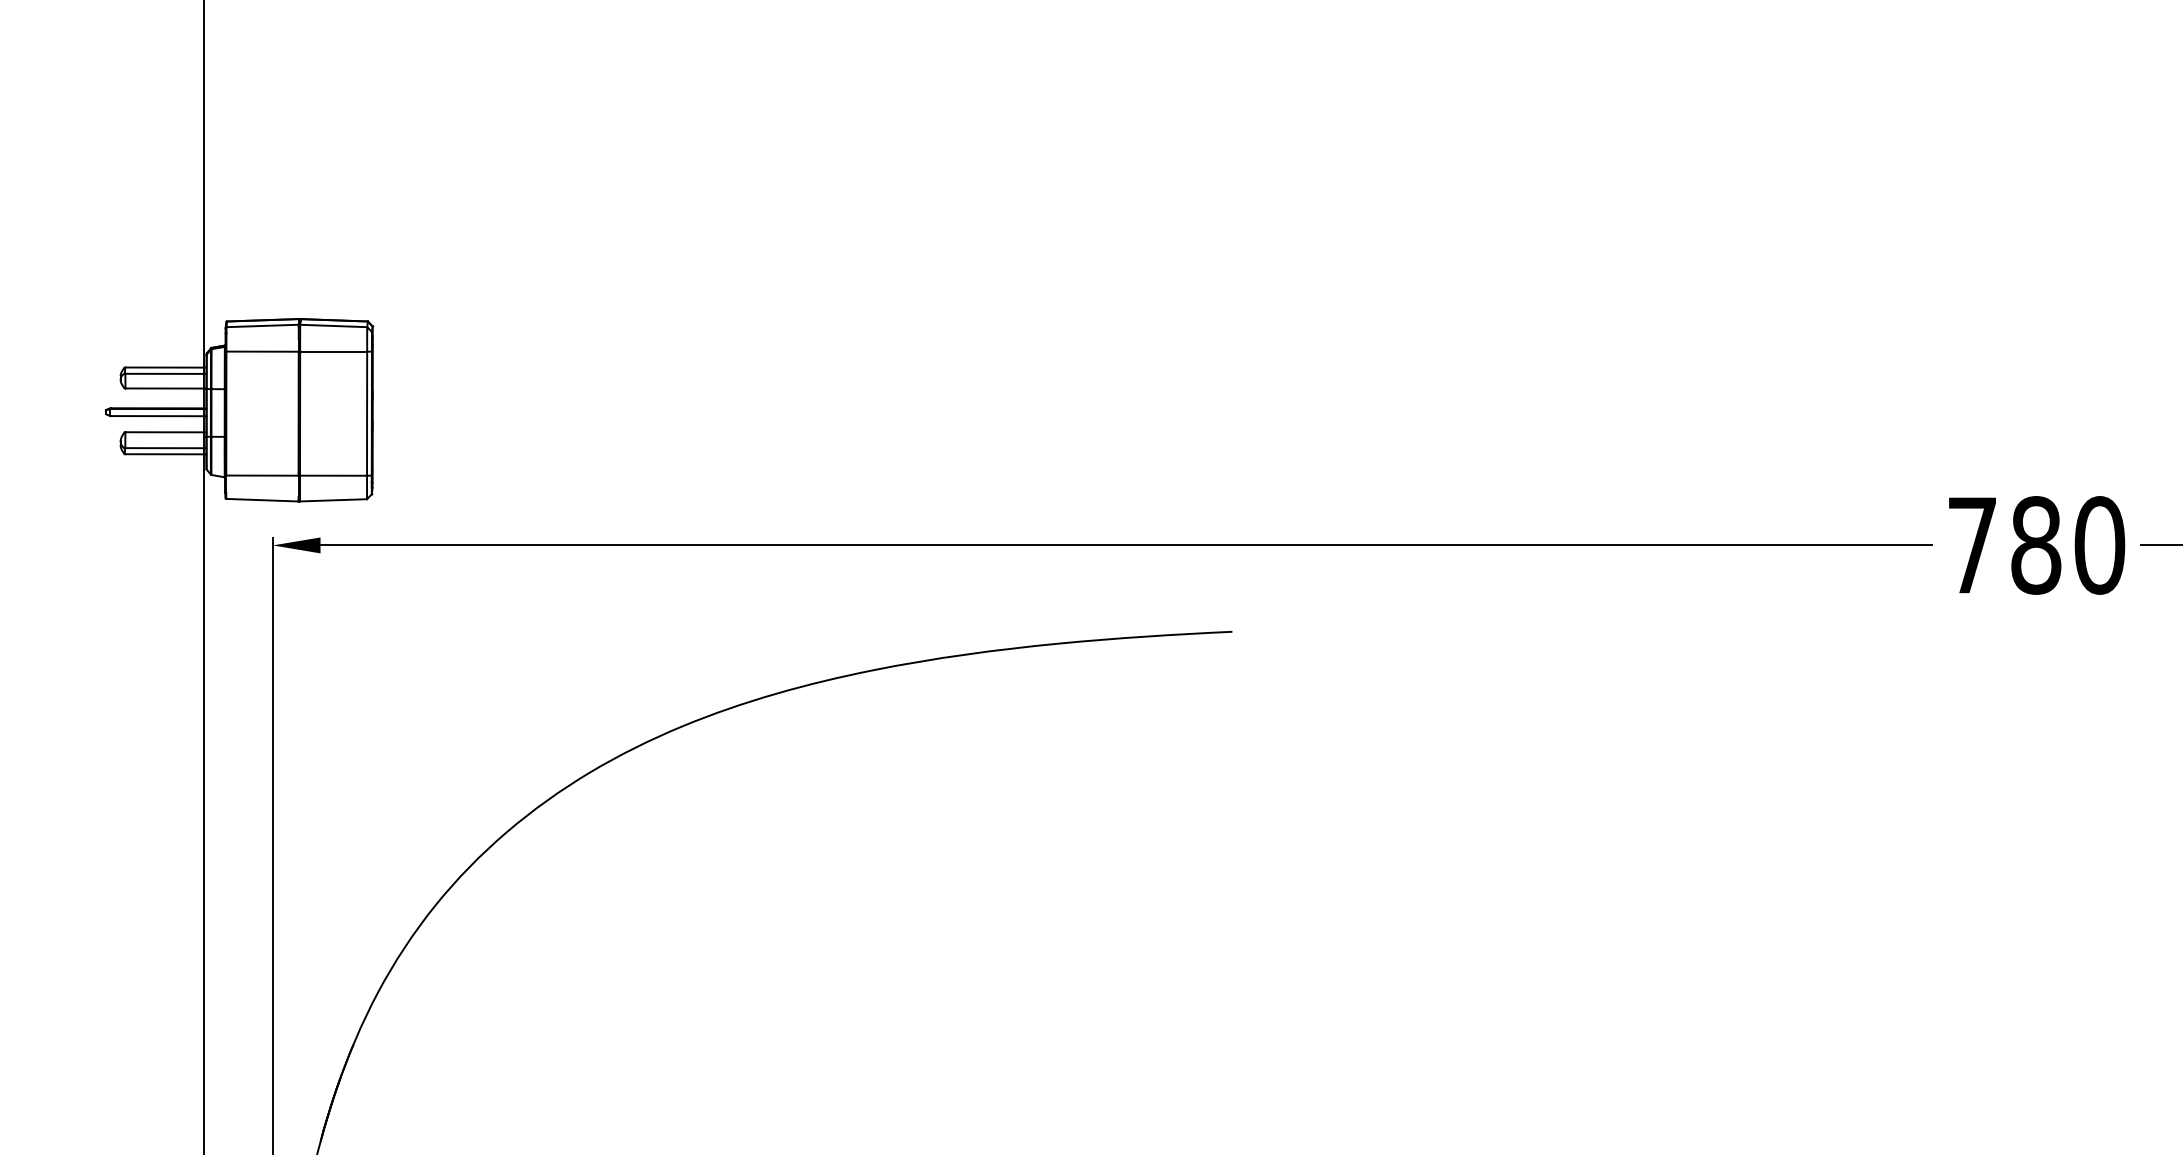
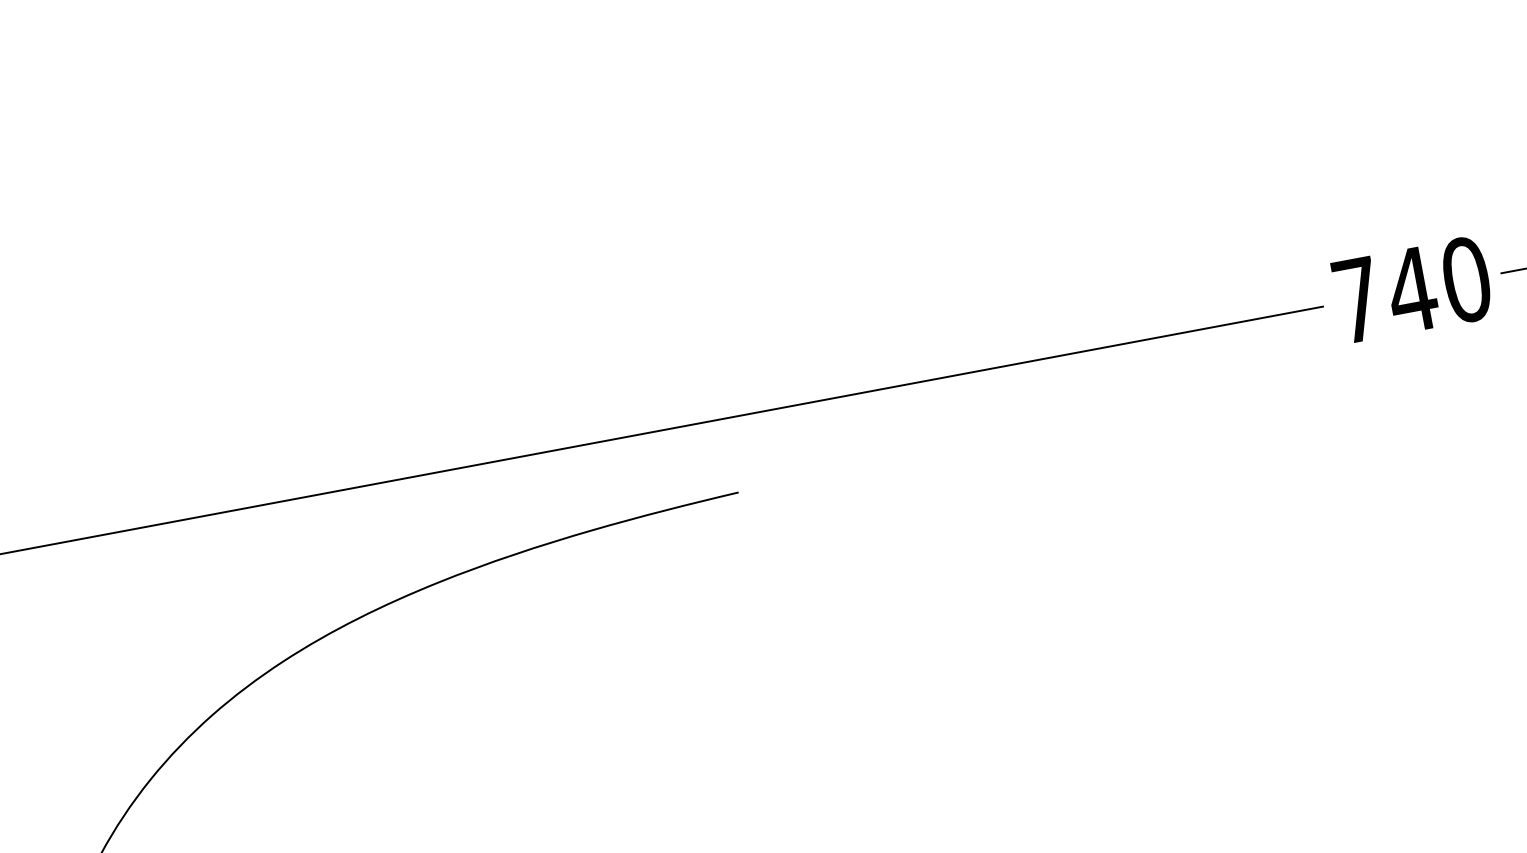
text: (2035, 545) -> (1411, 290), 780 -> 740

